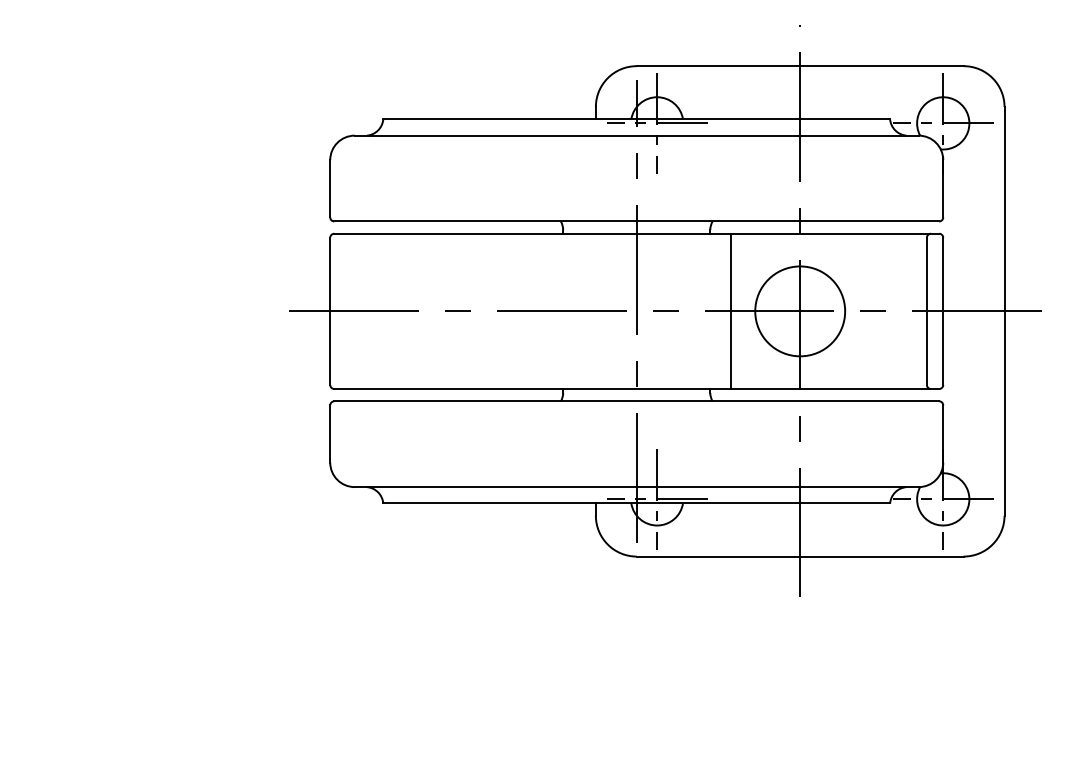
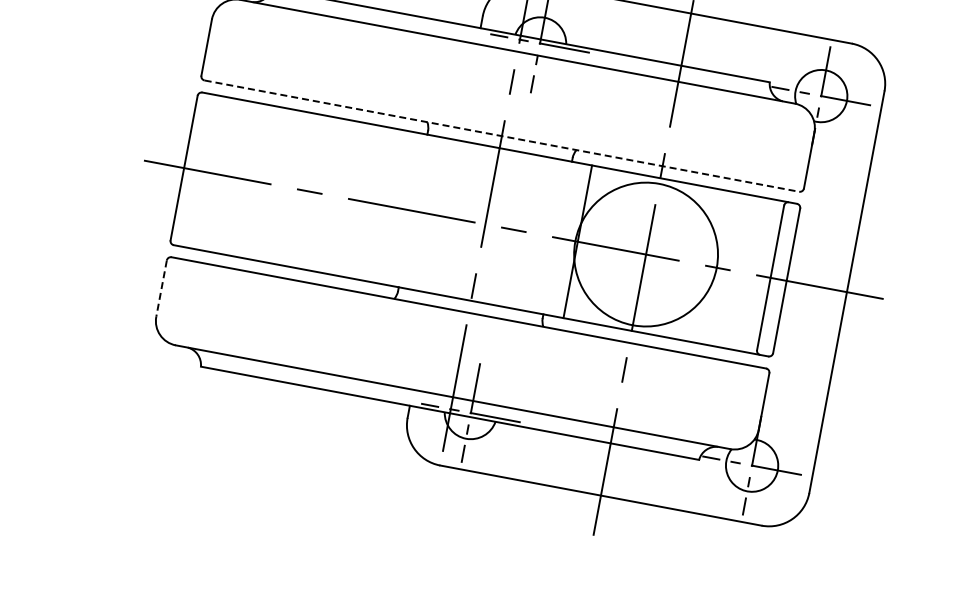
line: (637, 221) -> (502, 136), solid -> dashed
circle: (800, 311) -> (646, 254), size x1.6
line: (330, 433) -> (161, 288), solid -> dashed

